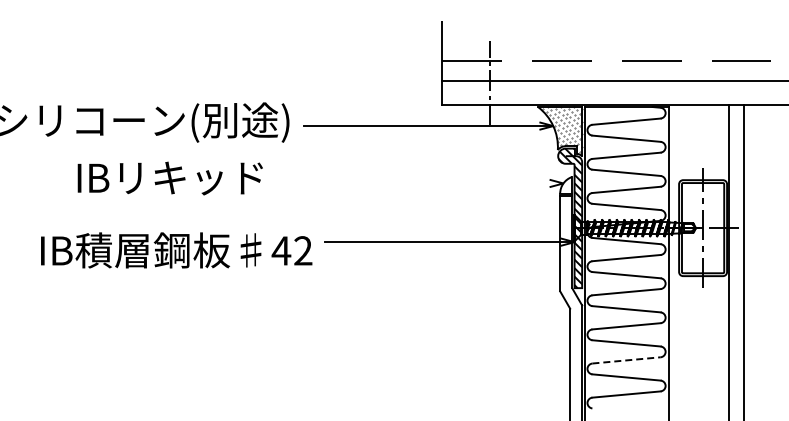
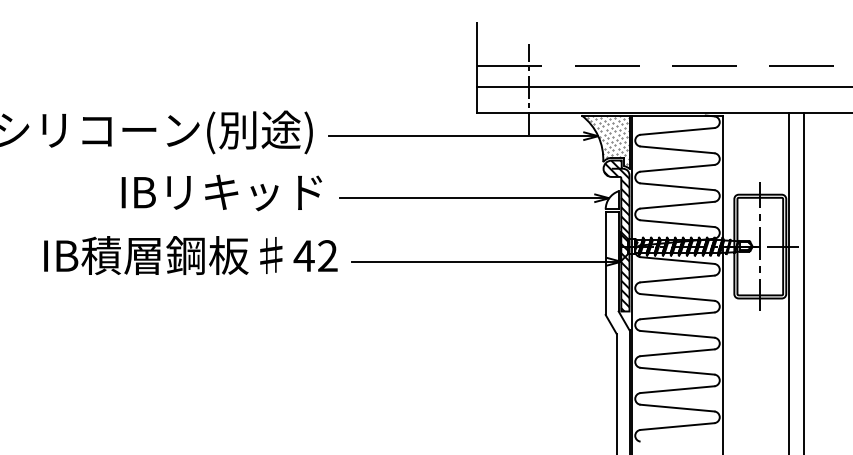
text: (169, 178) -> (220, 192), moved
line: (438, 183) -> (474, 198), added
text: (176, 250) -> (190, 255), moved
line: (627, 360) -> (678, 389), dashed -> solid

